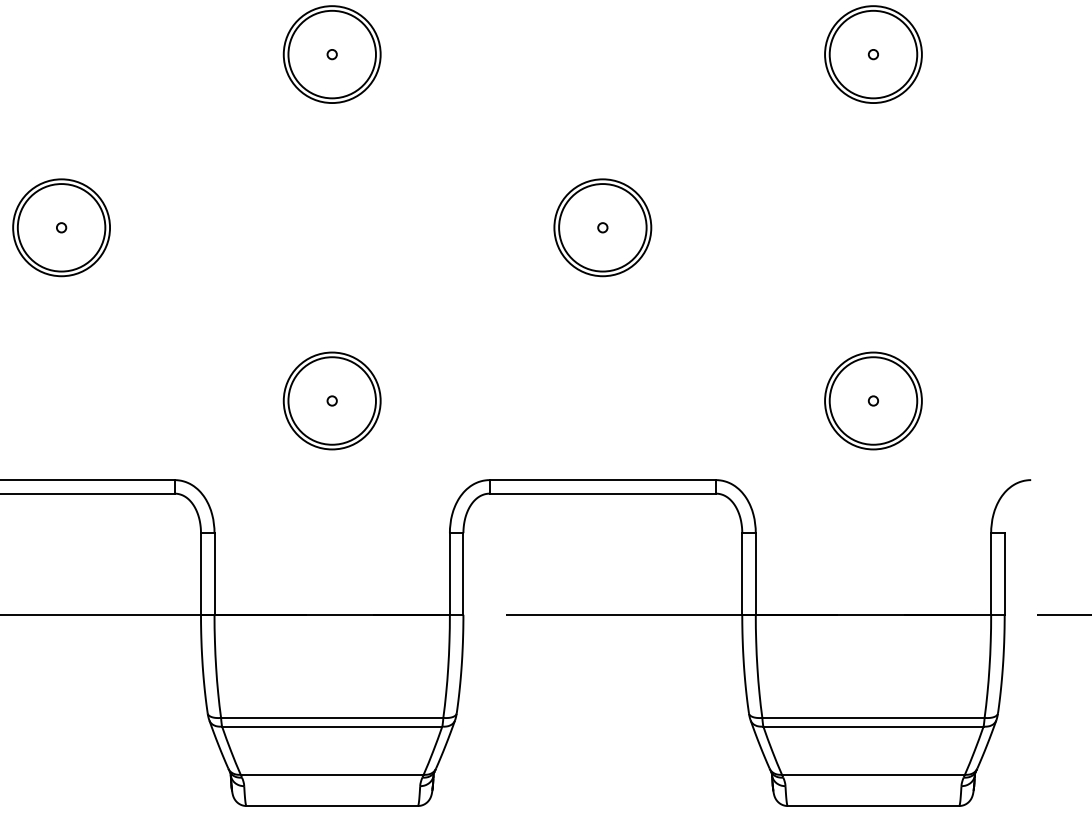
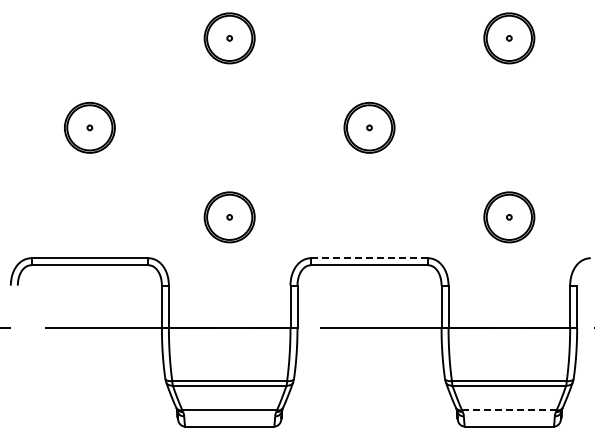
line: (604, 480) -> (370, 258), solid -> dashed
line: (873, 774) -> (509, 410), solid -> dashed

